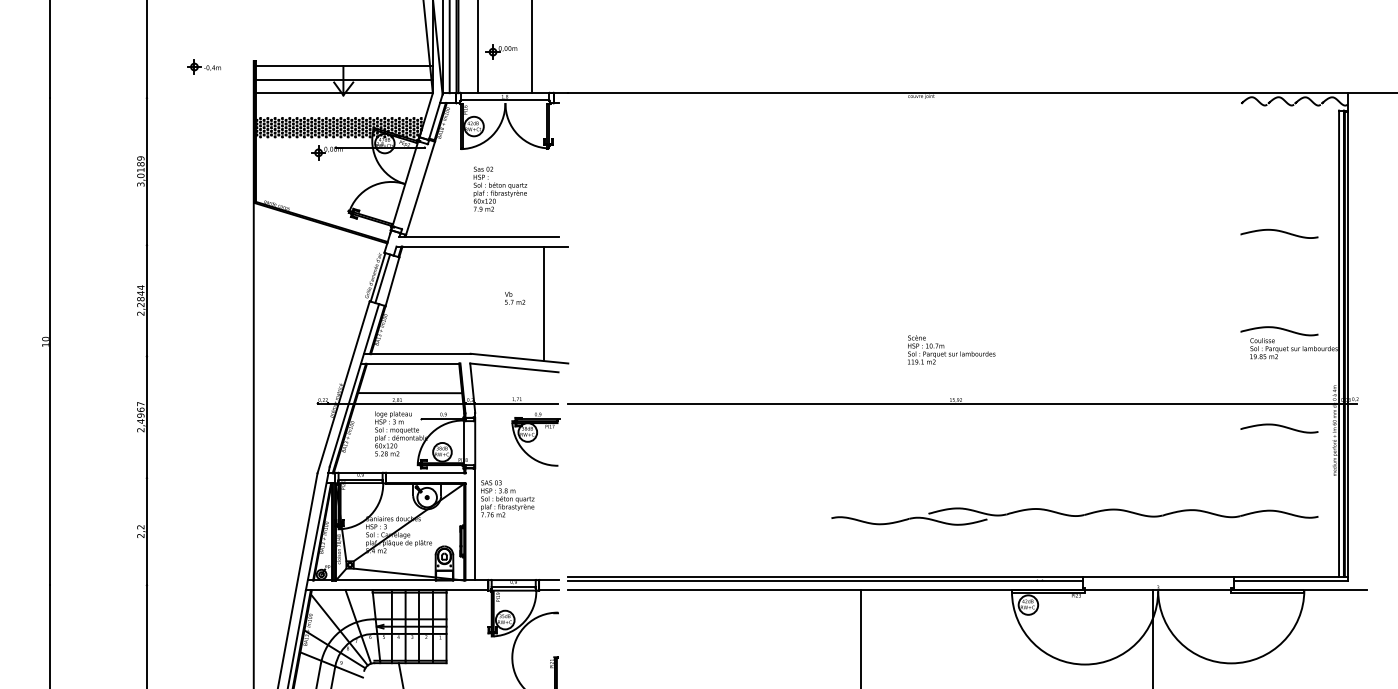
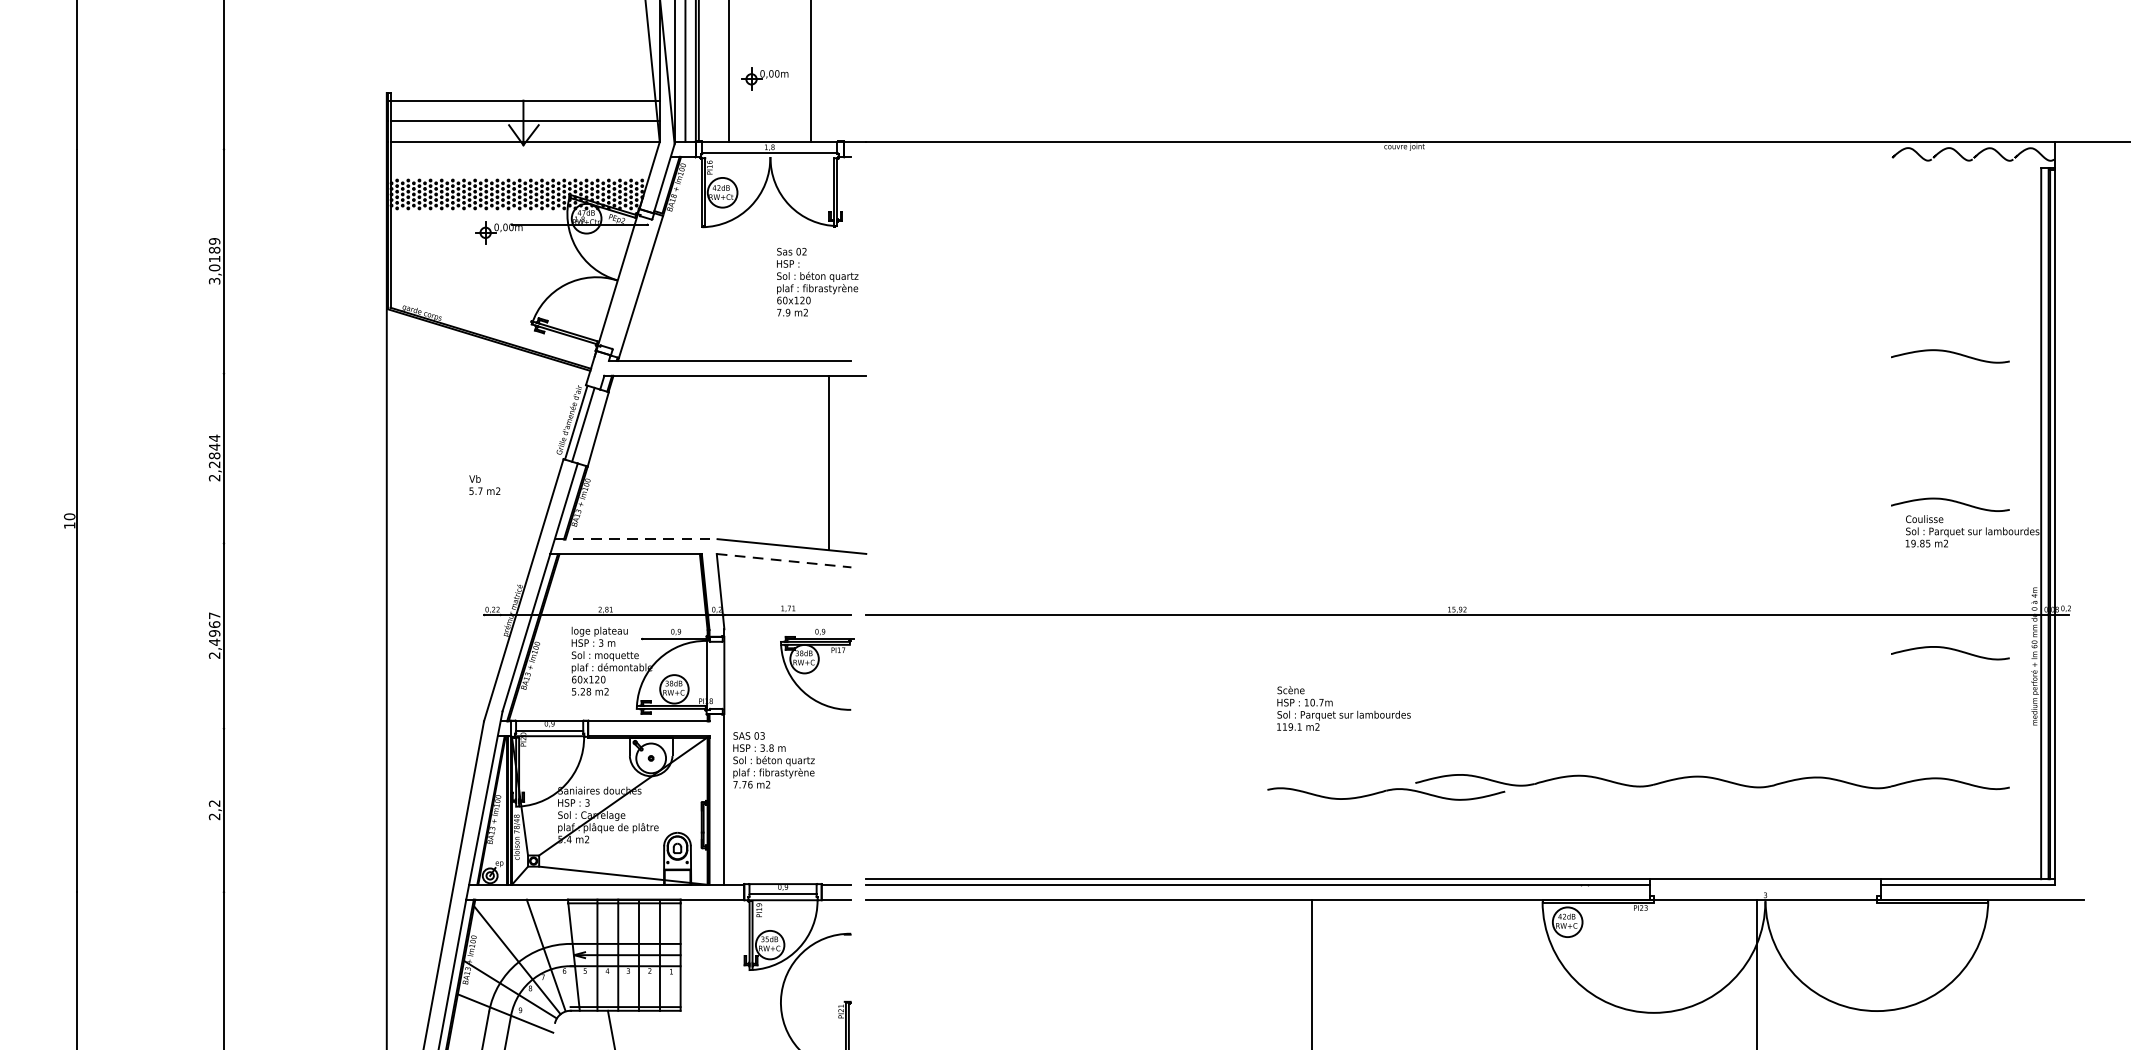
part: (203, 66) -> (310, 101), removed
text: (500, 188) -> (817, 281), moved
text: (515, 297) -> (485, 483), moved
text: (951, 349) -> (1343, 707), moved
line: (417, 353) -> (636, 538), solid -> dashed
line: (514, 367) -> (784, 560), solid -> dashed
line: (410, 393) -> (625, 599), removed

